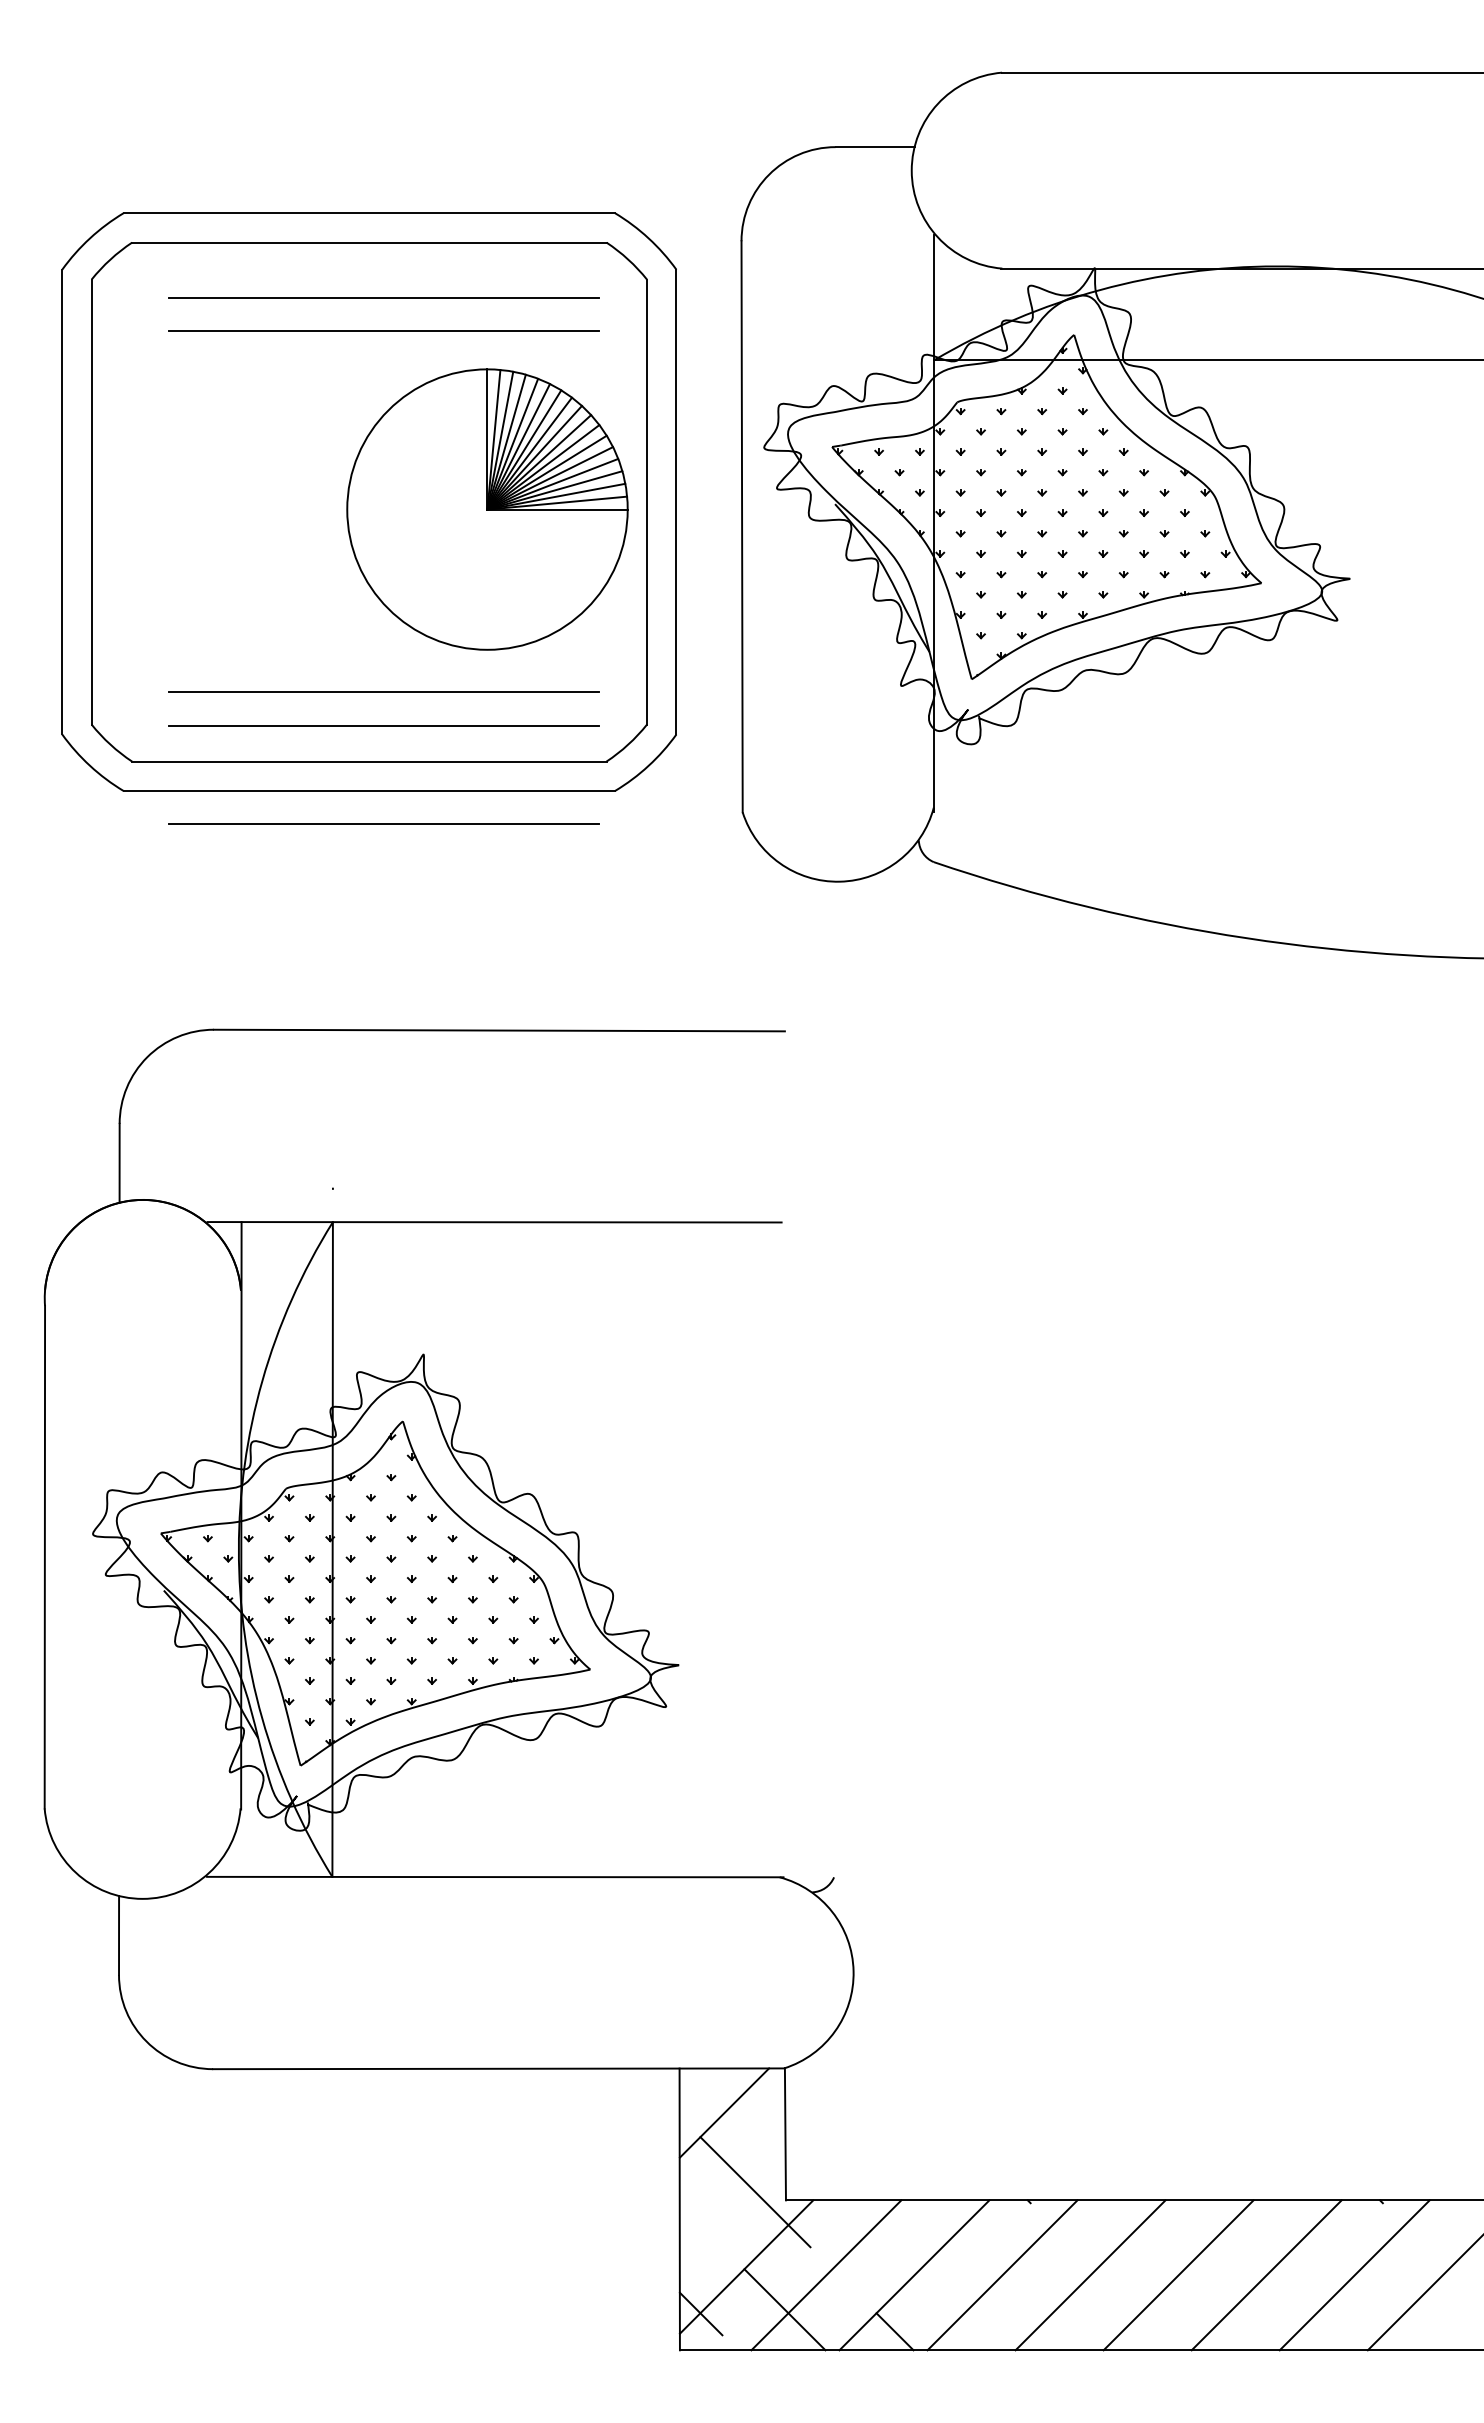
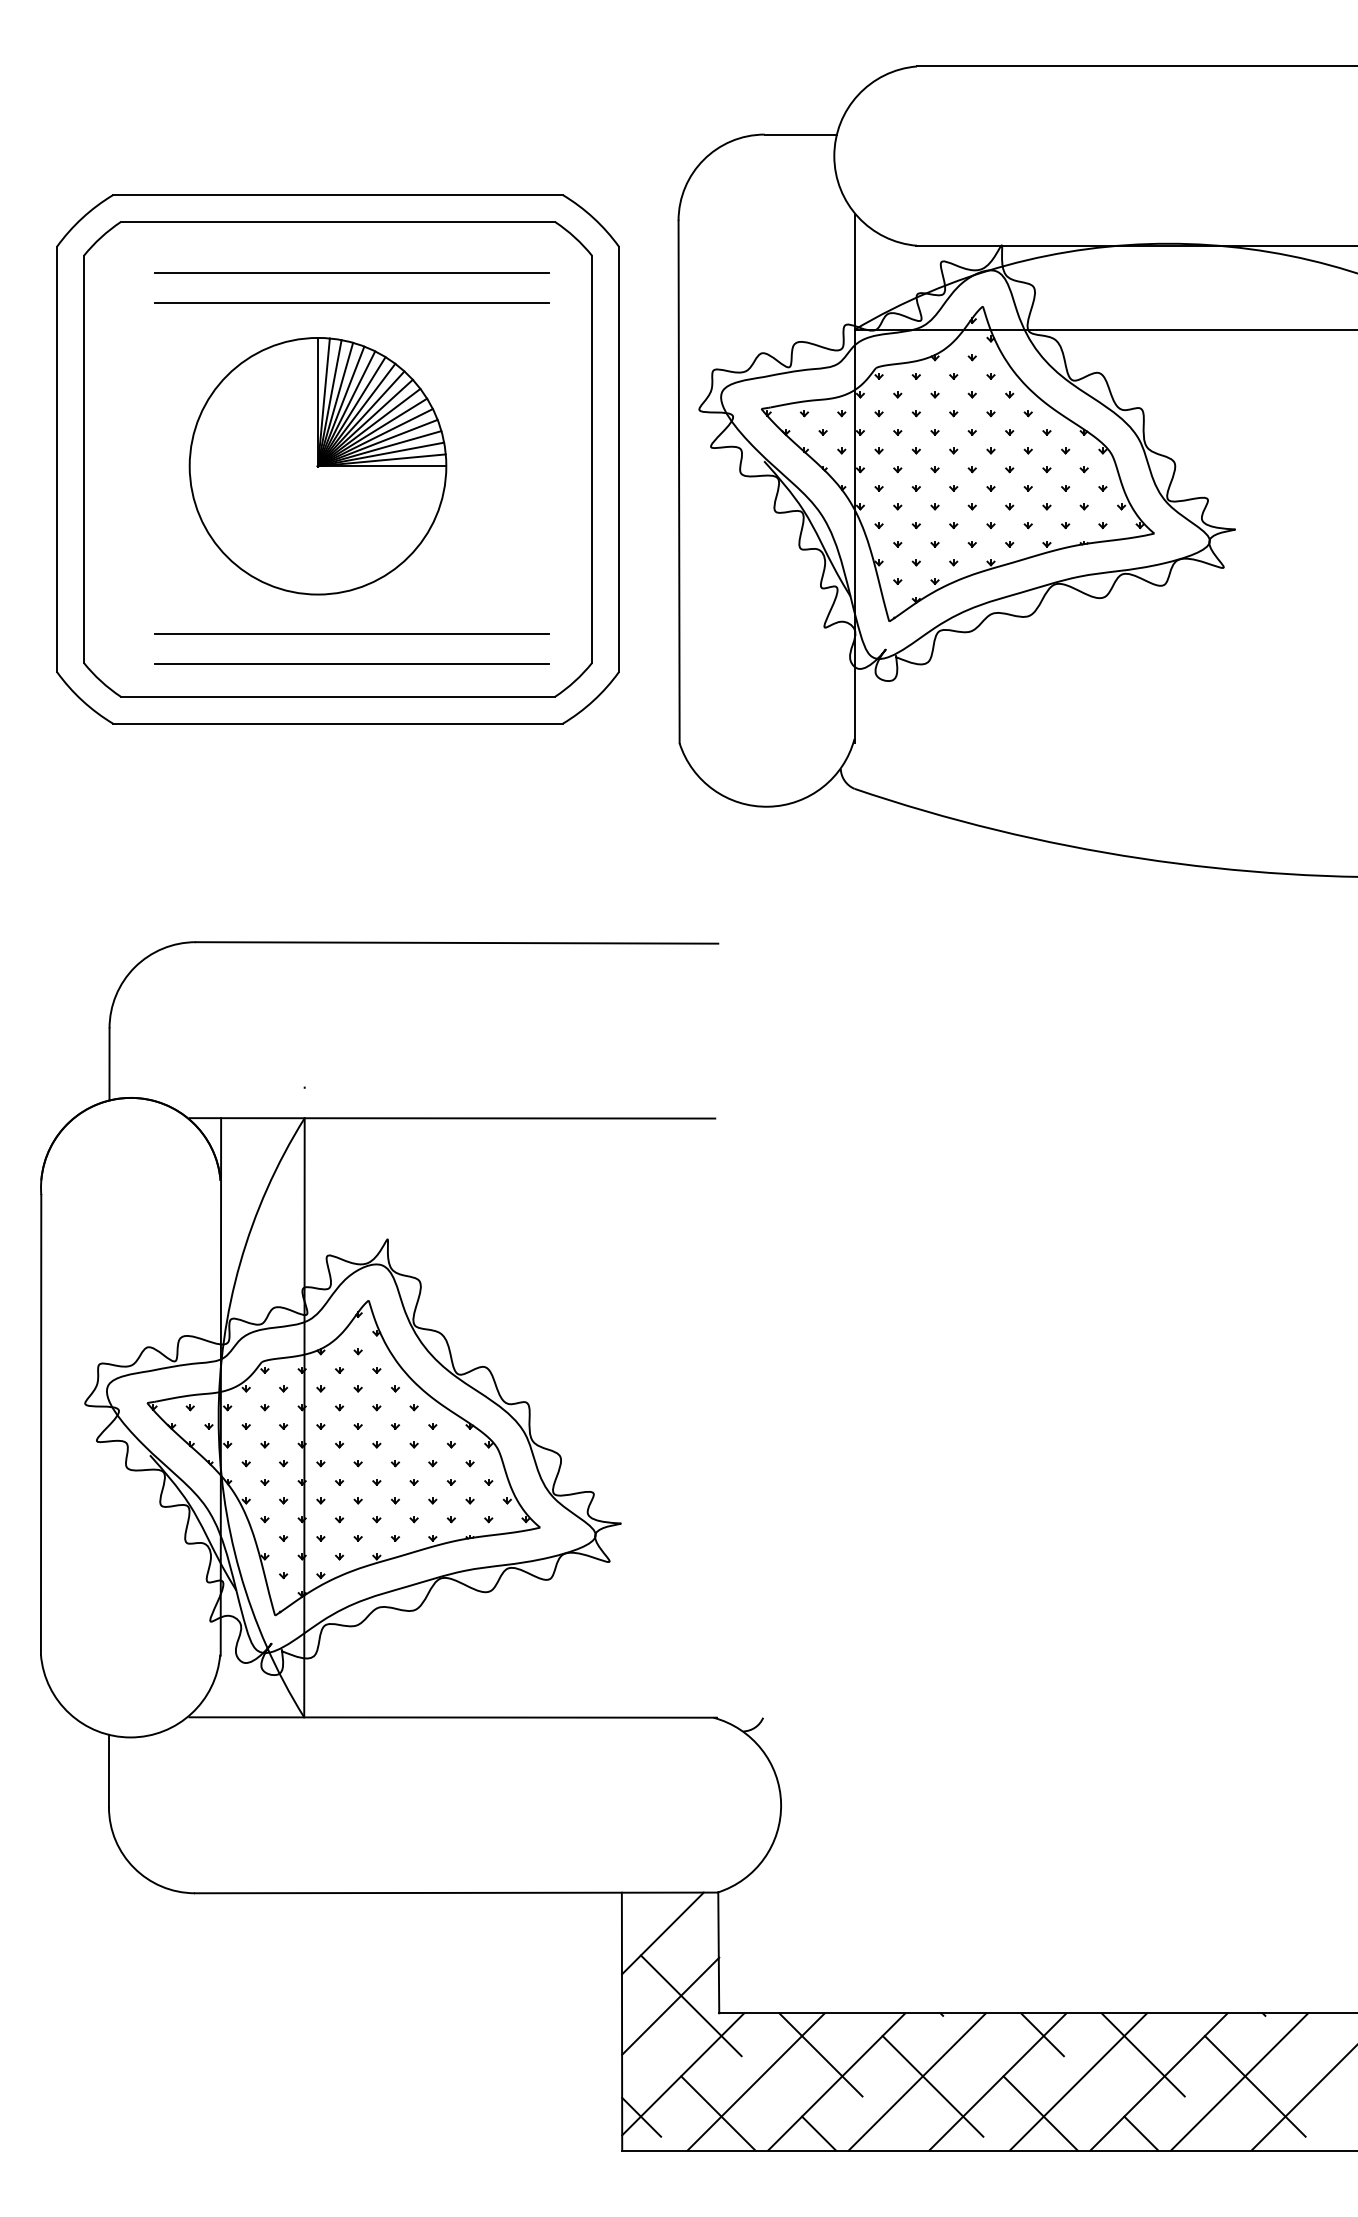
part: (487, 509) -> (318, 466), moved
line: (383, 823) -> (350, 753), removed
line: (732, 2192) -> (670, 2006), added
line: (1138, 2223) -> (1041, 2034), added
line: (896, 2245) -> (820, 2054), added
line: (1248, 2245) -> (1142, 2054), added
line: (1019, 2280) -> (932, 2086), added
line: (1371, 2280) -> (1254, 2086), added
line: (1136, 2309) -> (1039, 2113), added
line: (1246, 2331) -> (1140, 2133), added

